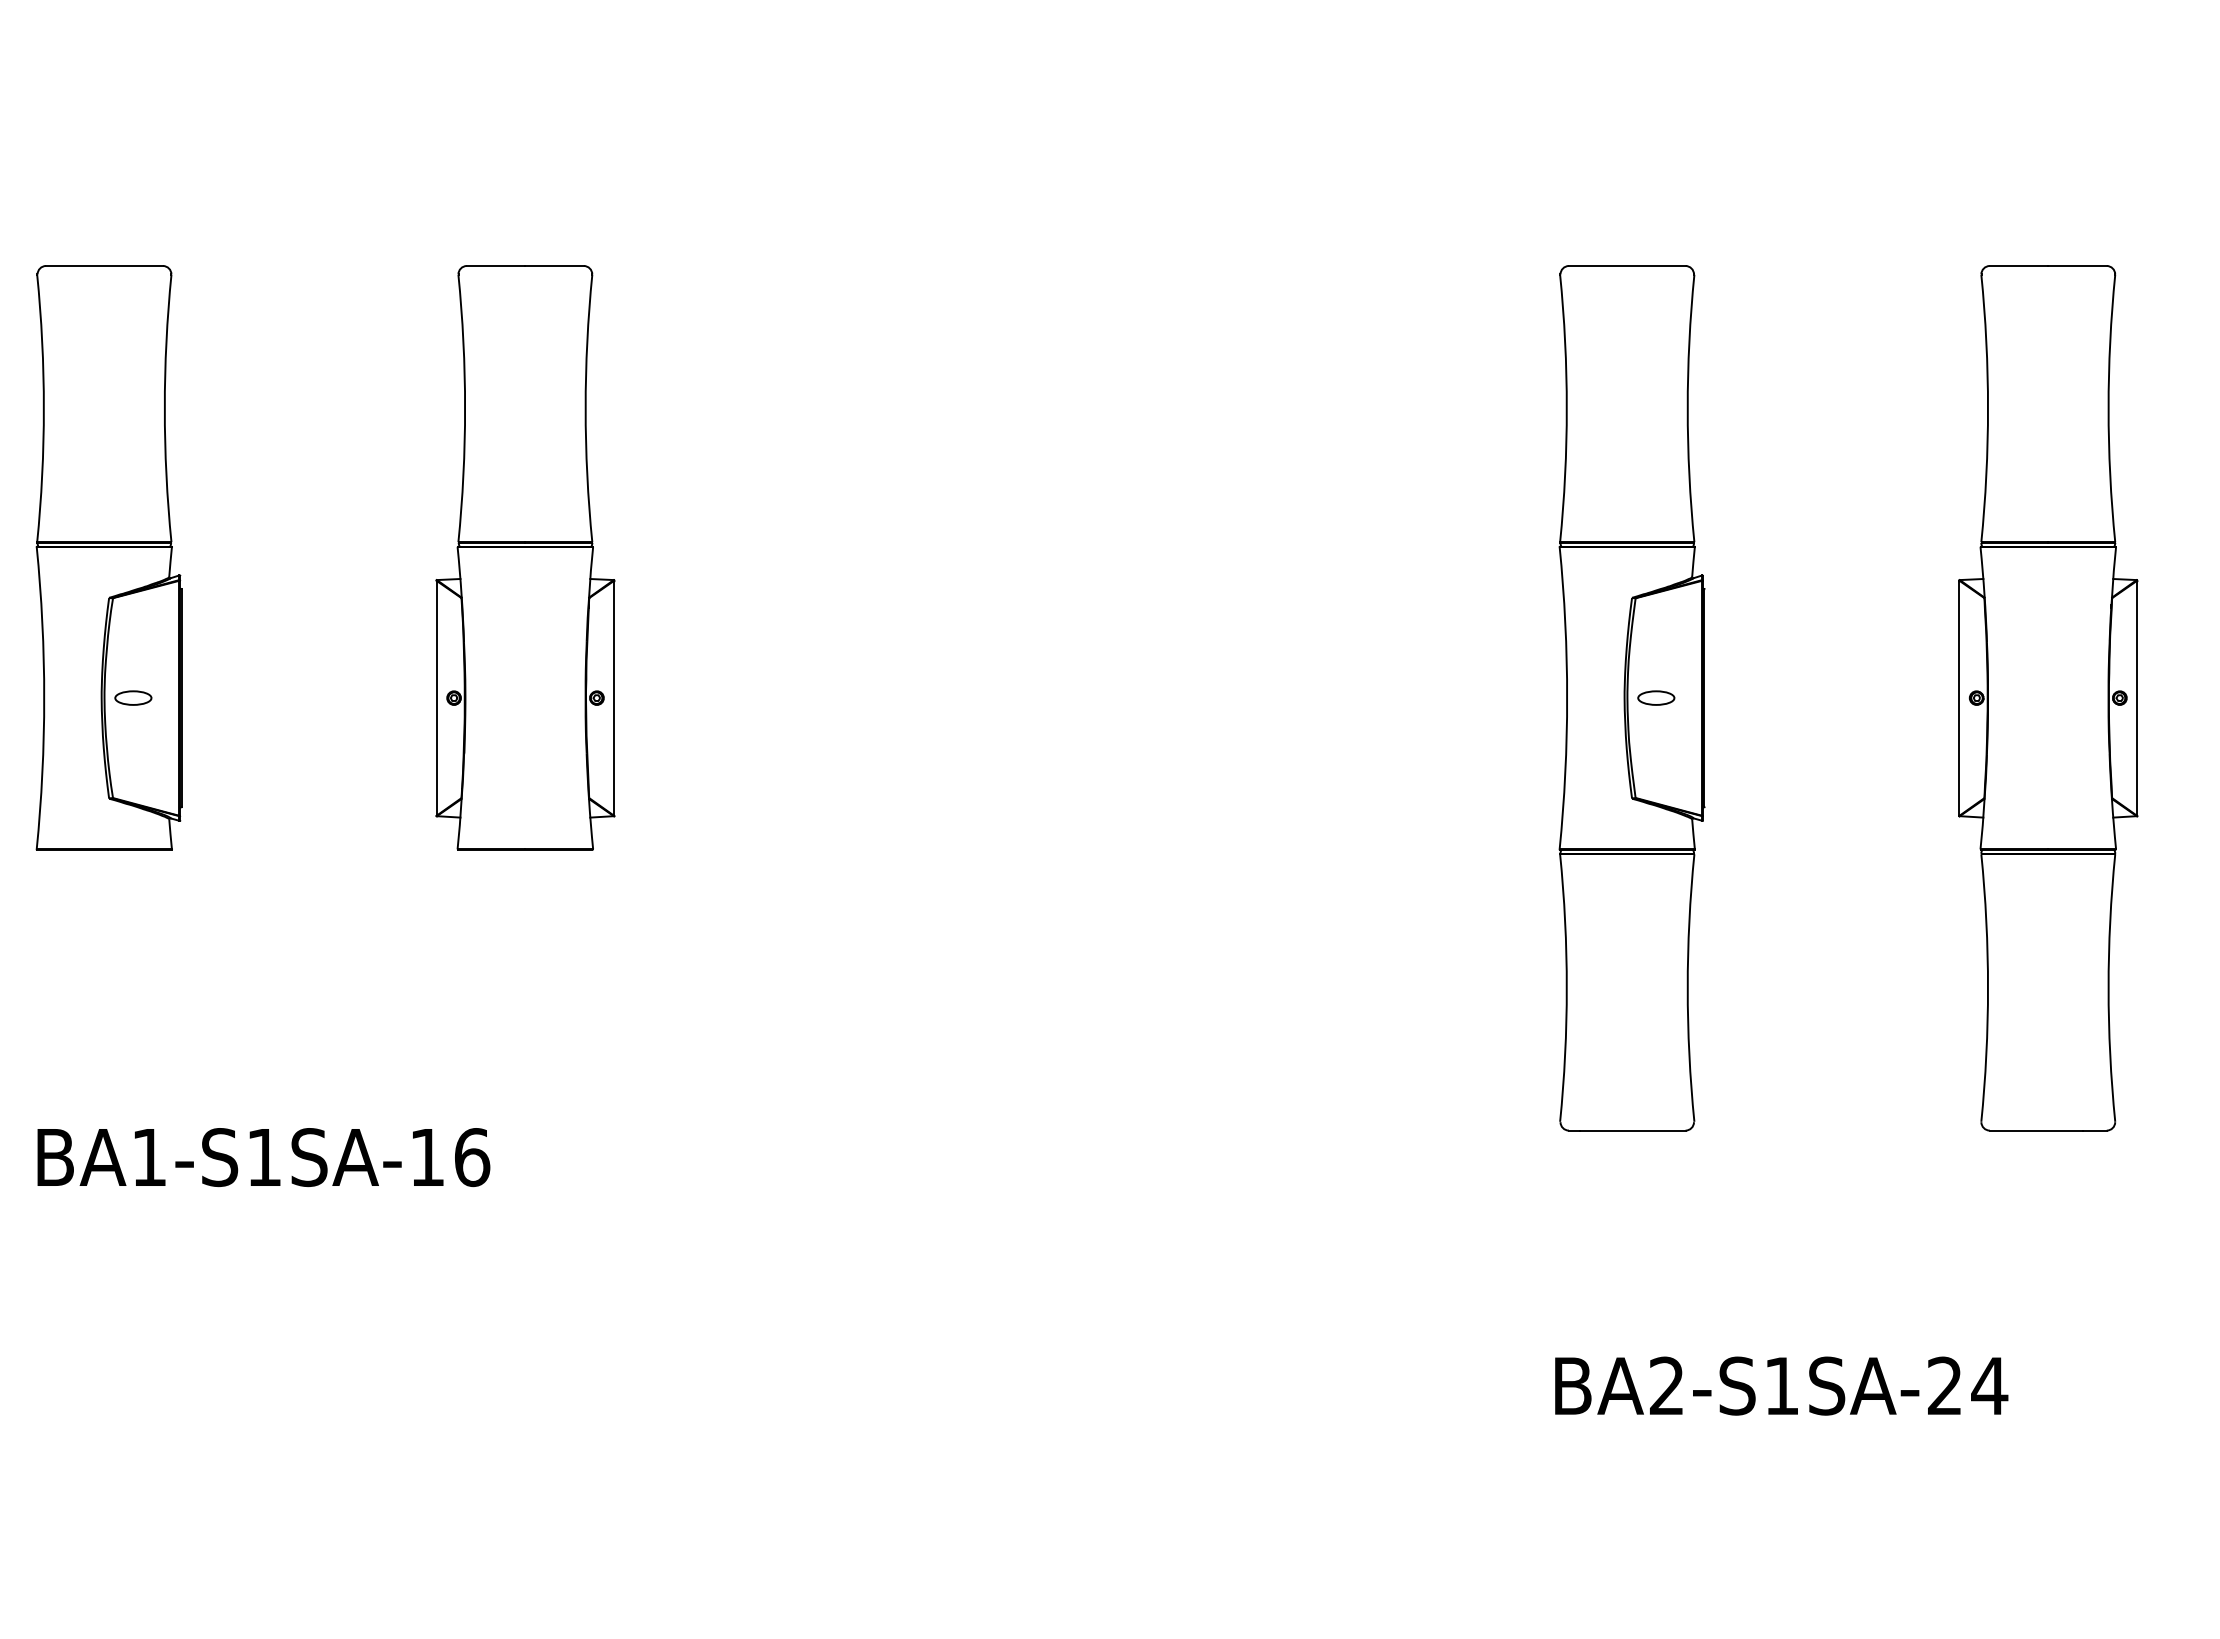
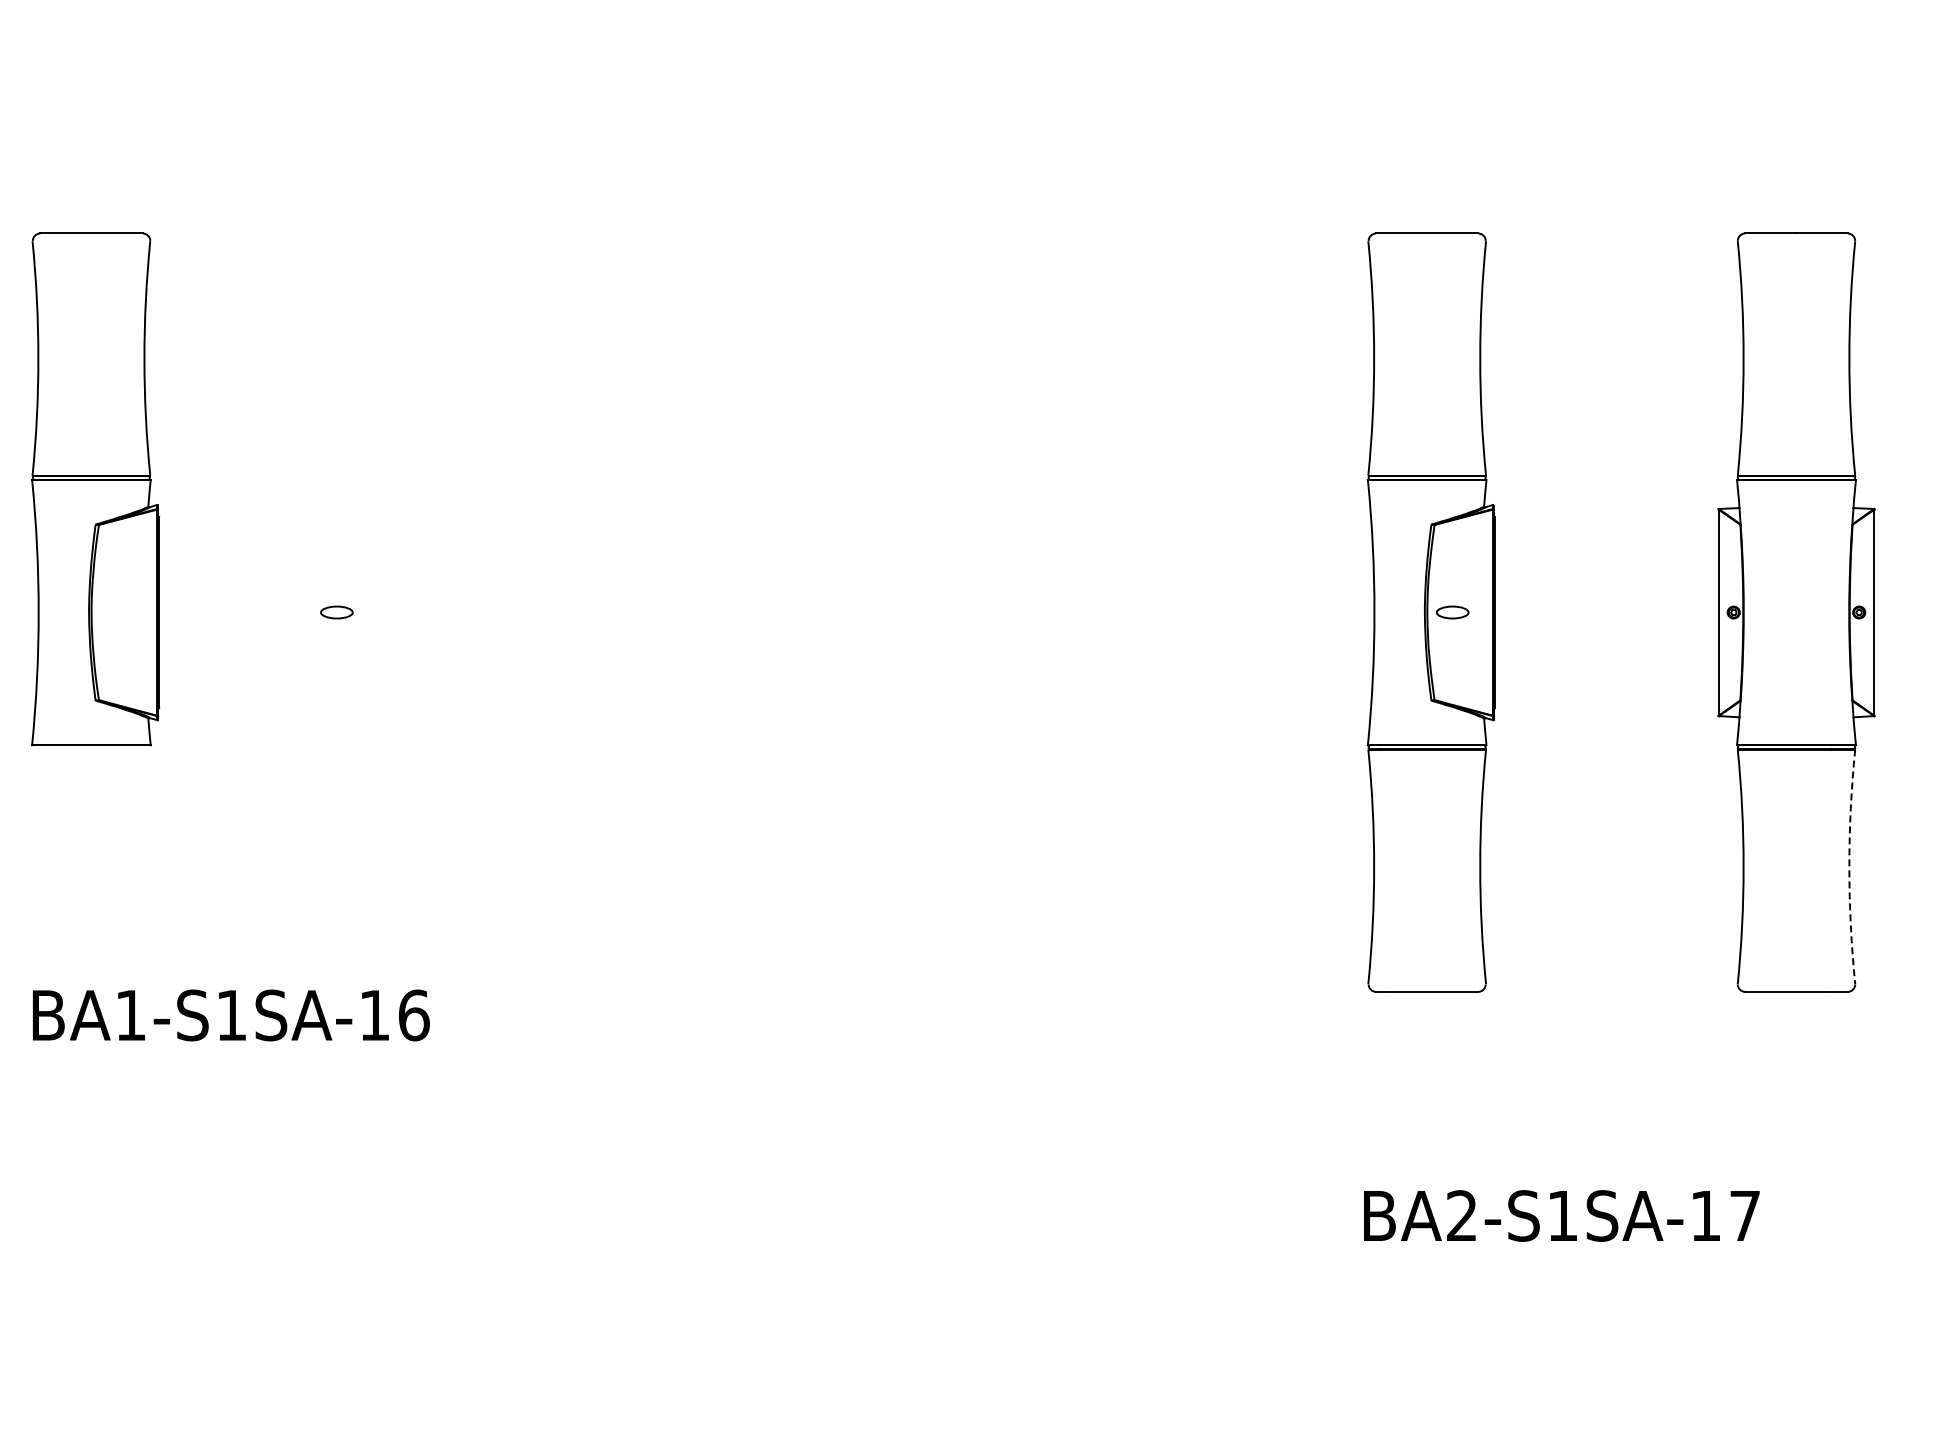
part: (525, 557) -> (460, 489), removed
part: (132, 698) -> (336, 612), moved
arc: (2108, 987) -> (1849, 866), solid -> dashed
text: (1968, 1385) -> (1726, 1215), BA2-S1SA-24 -> BA2-S1SA-17

